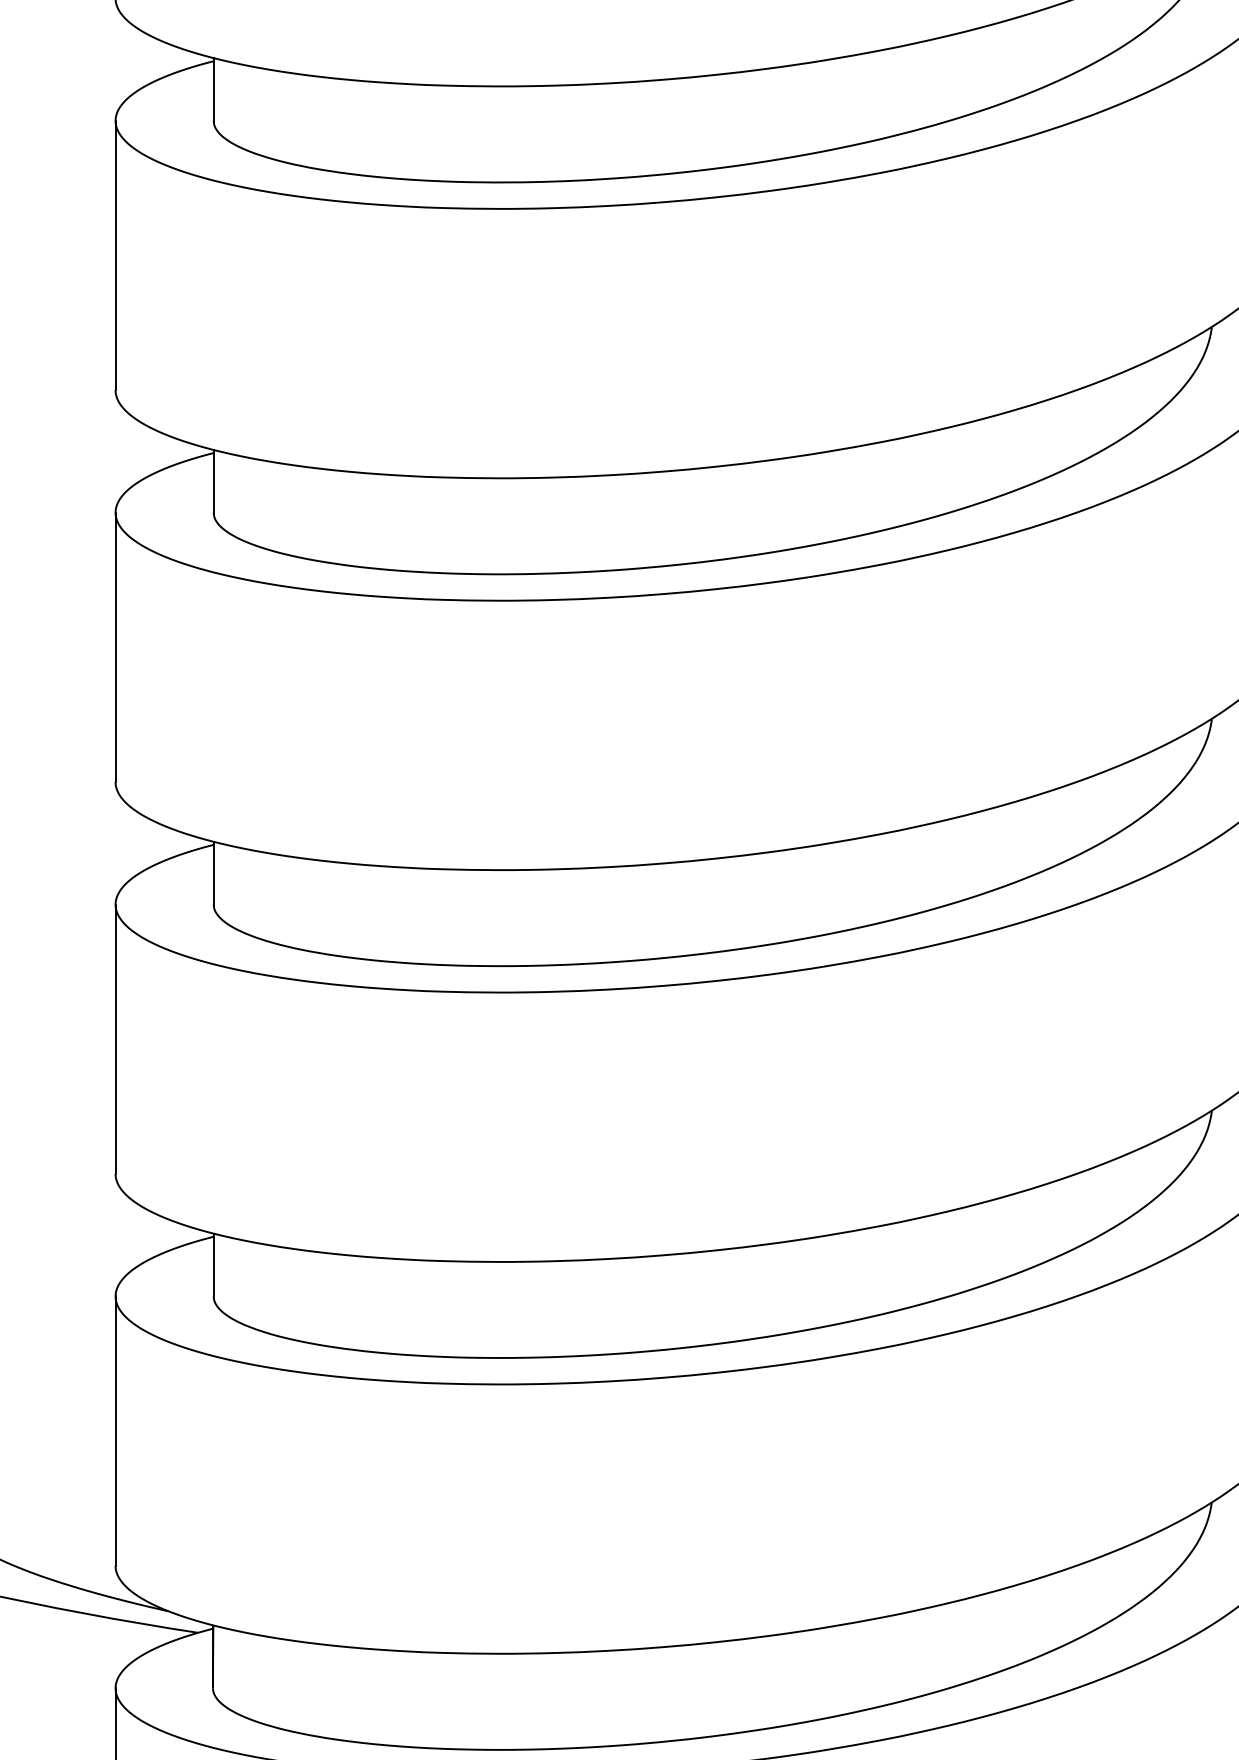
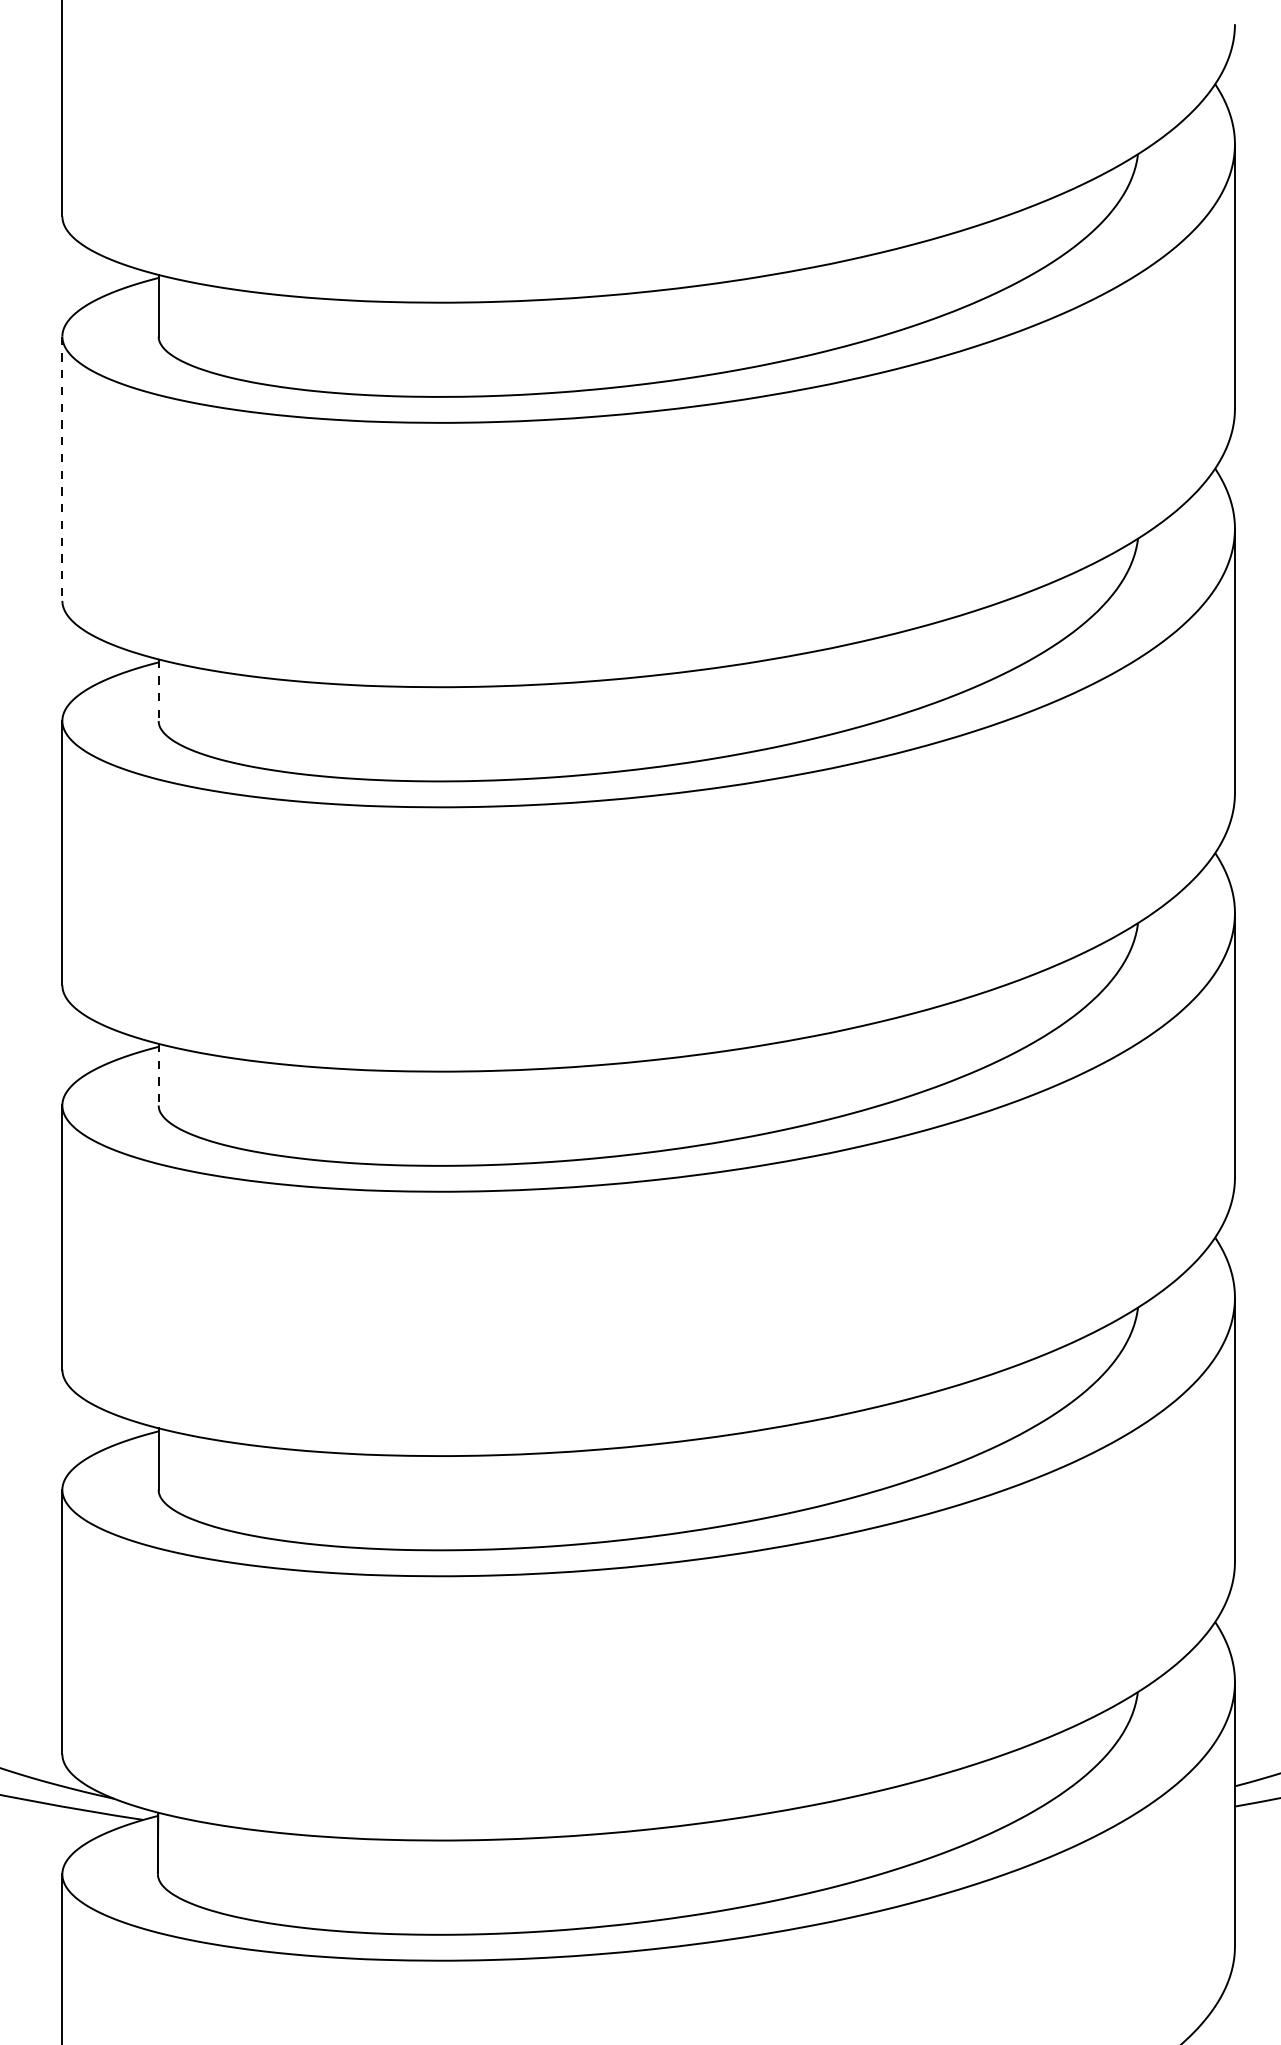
line: (115, 256) -> (62, 469), solid -> dashed
line: (213, 481) -> (158, 690), solid -> dashed
line: (213, 873) -> (158, 1074), solid -> dashed

